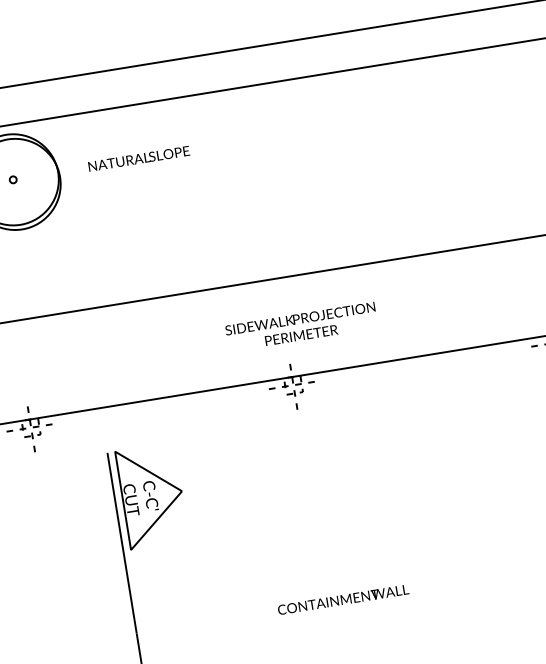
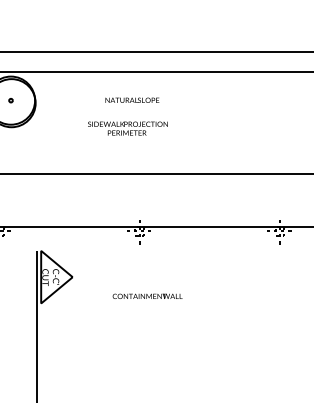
text: (139, 157) -> (132, 99), moved
text: (300, 326) -> (127, 128), moved
text: (342, 598) -> (147, 295), moved

